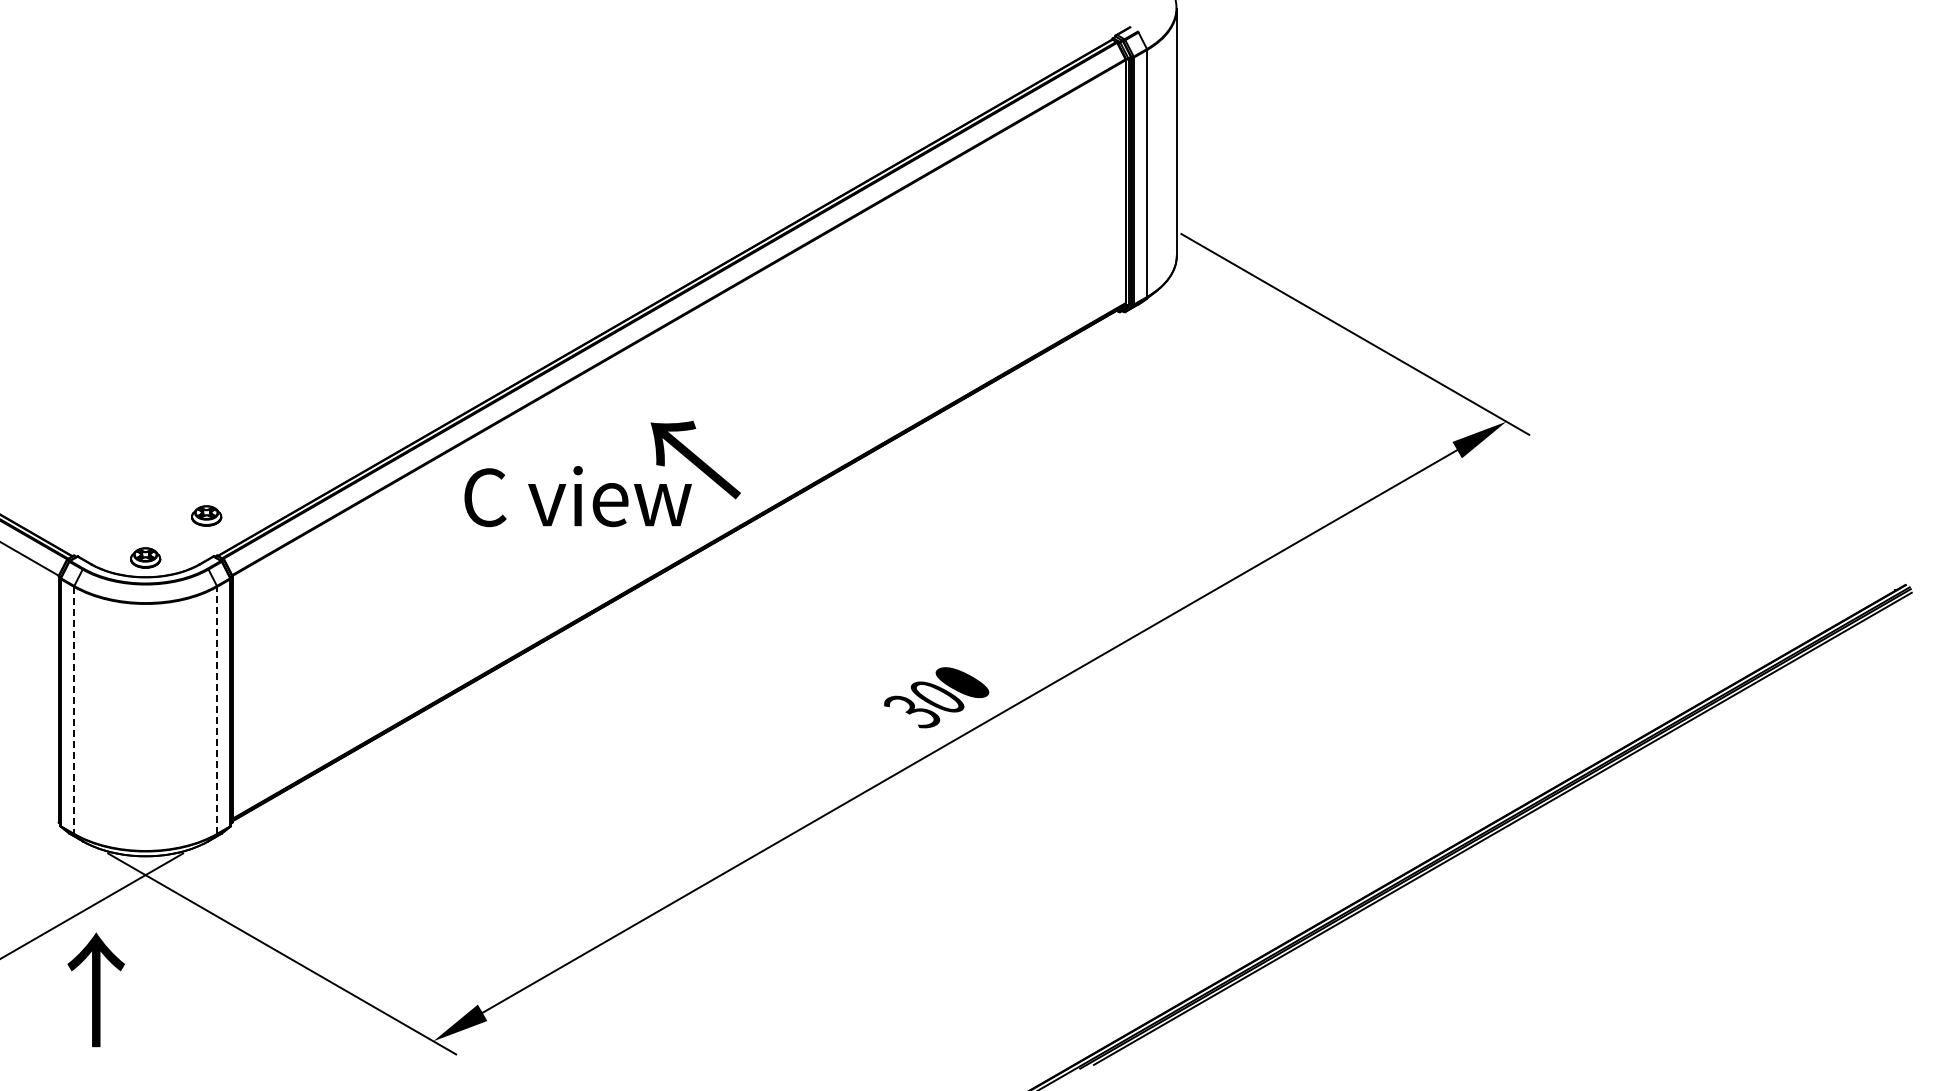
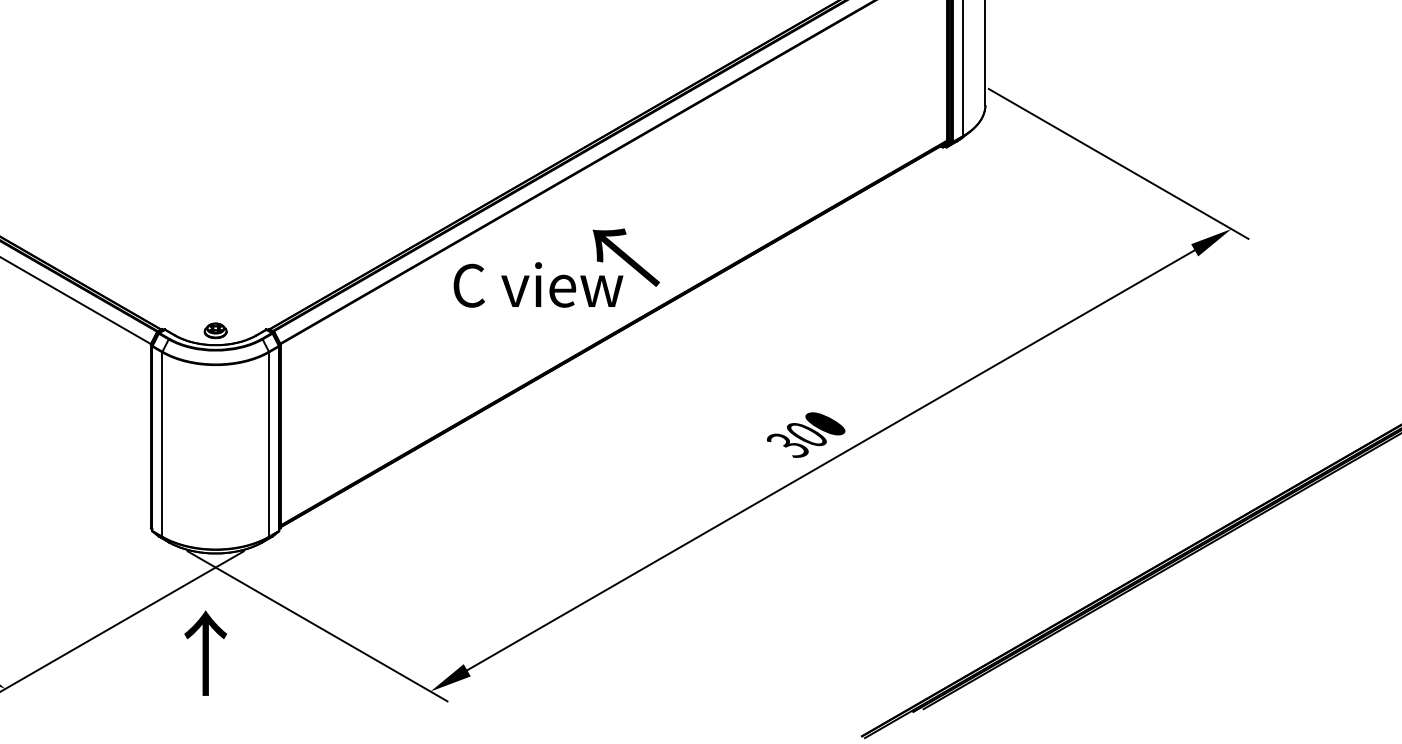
part: (206, 515) -> (261, 299), removed
line: (217, 709) -> (269, 443), dashed -> solid
line: (74, 710) -> (162, 444), dashed -> solid
text: (95, 989) -> (205, 652), moved

